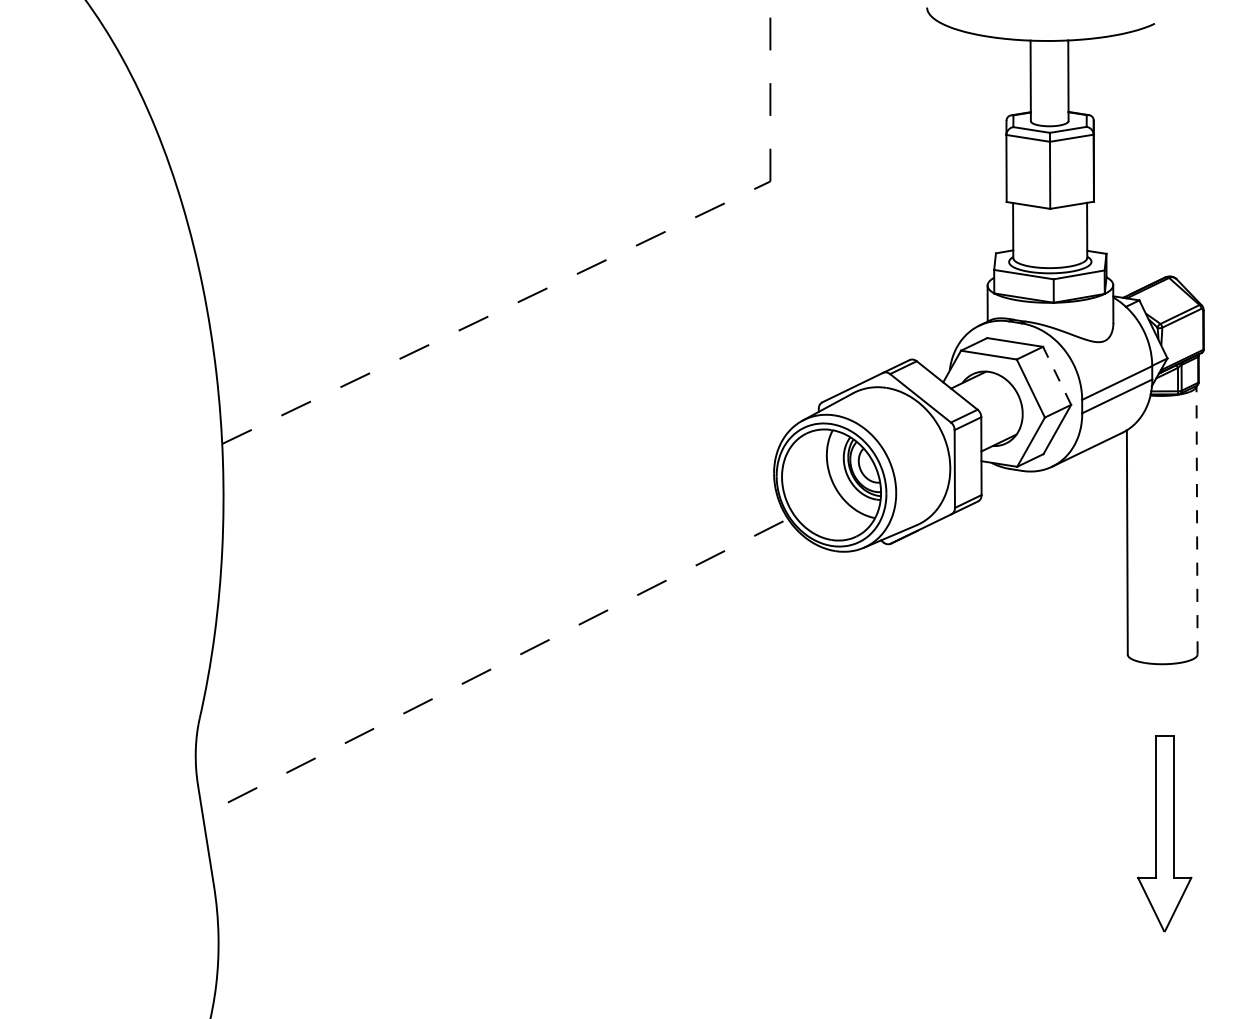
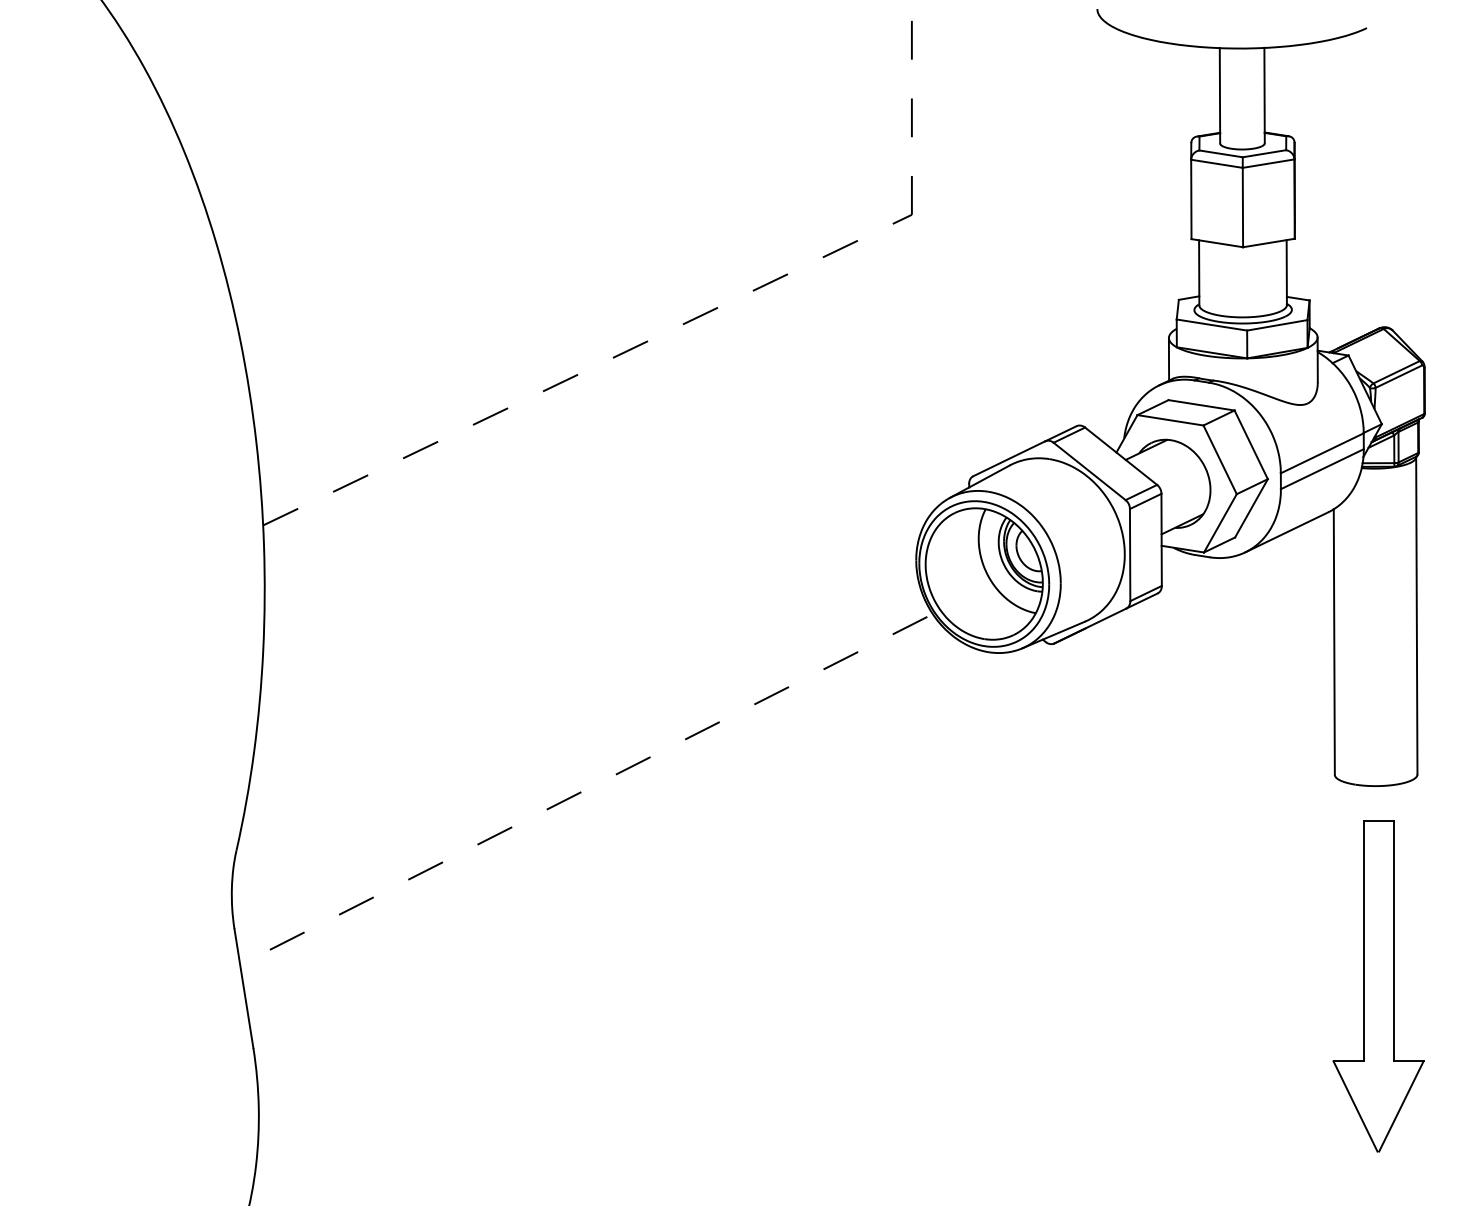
line: (1057, 375) -> (1251, 444), dashed -> solid
line: (1196, 520) -> (1416, 615), dashed -> solid
part: (1164, 833) -> (1378, 986), size x1.43

